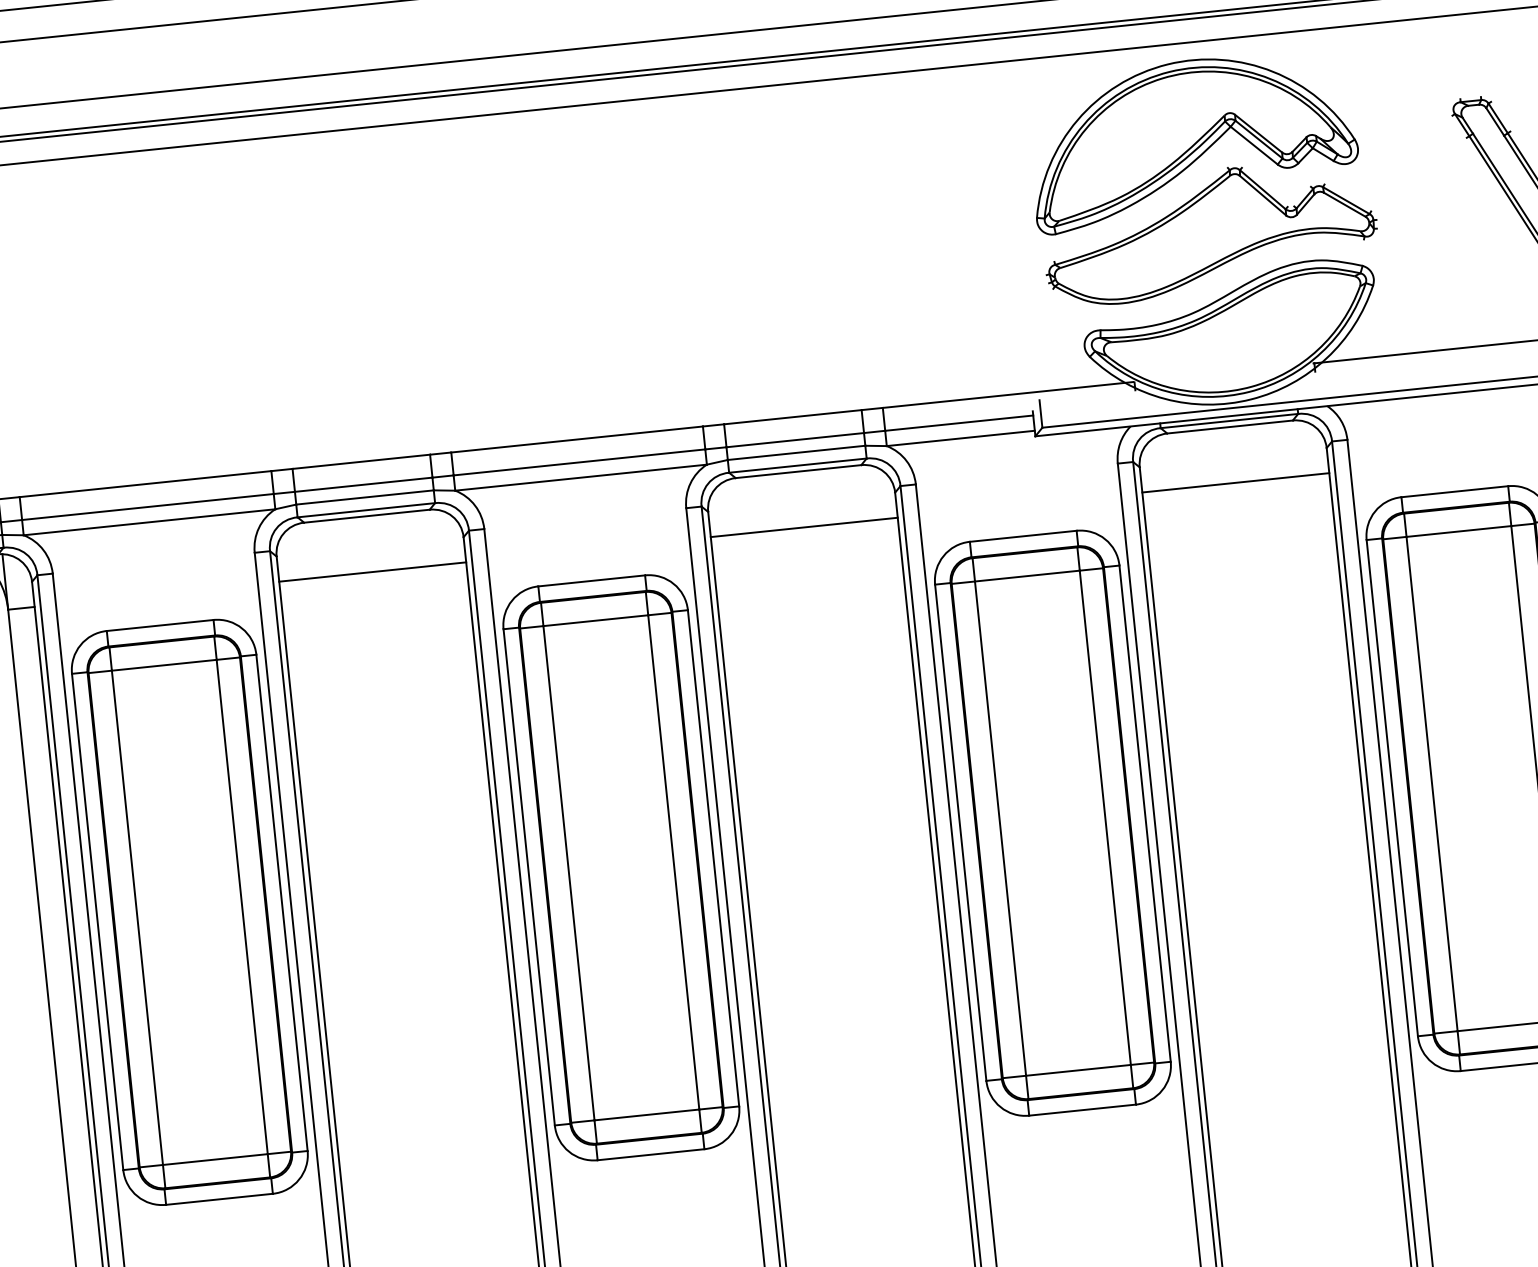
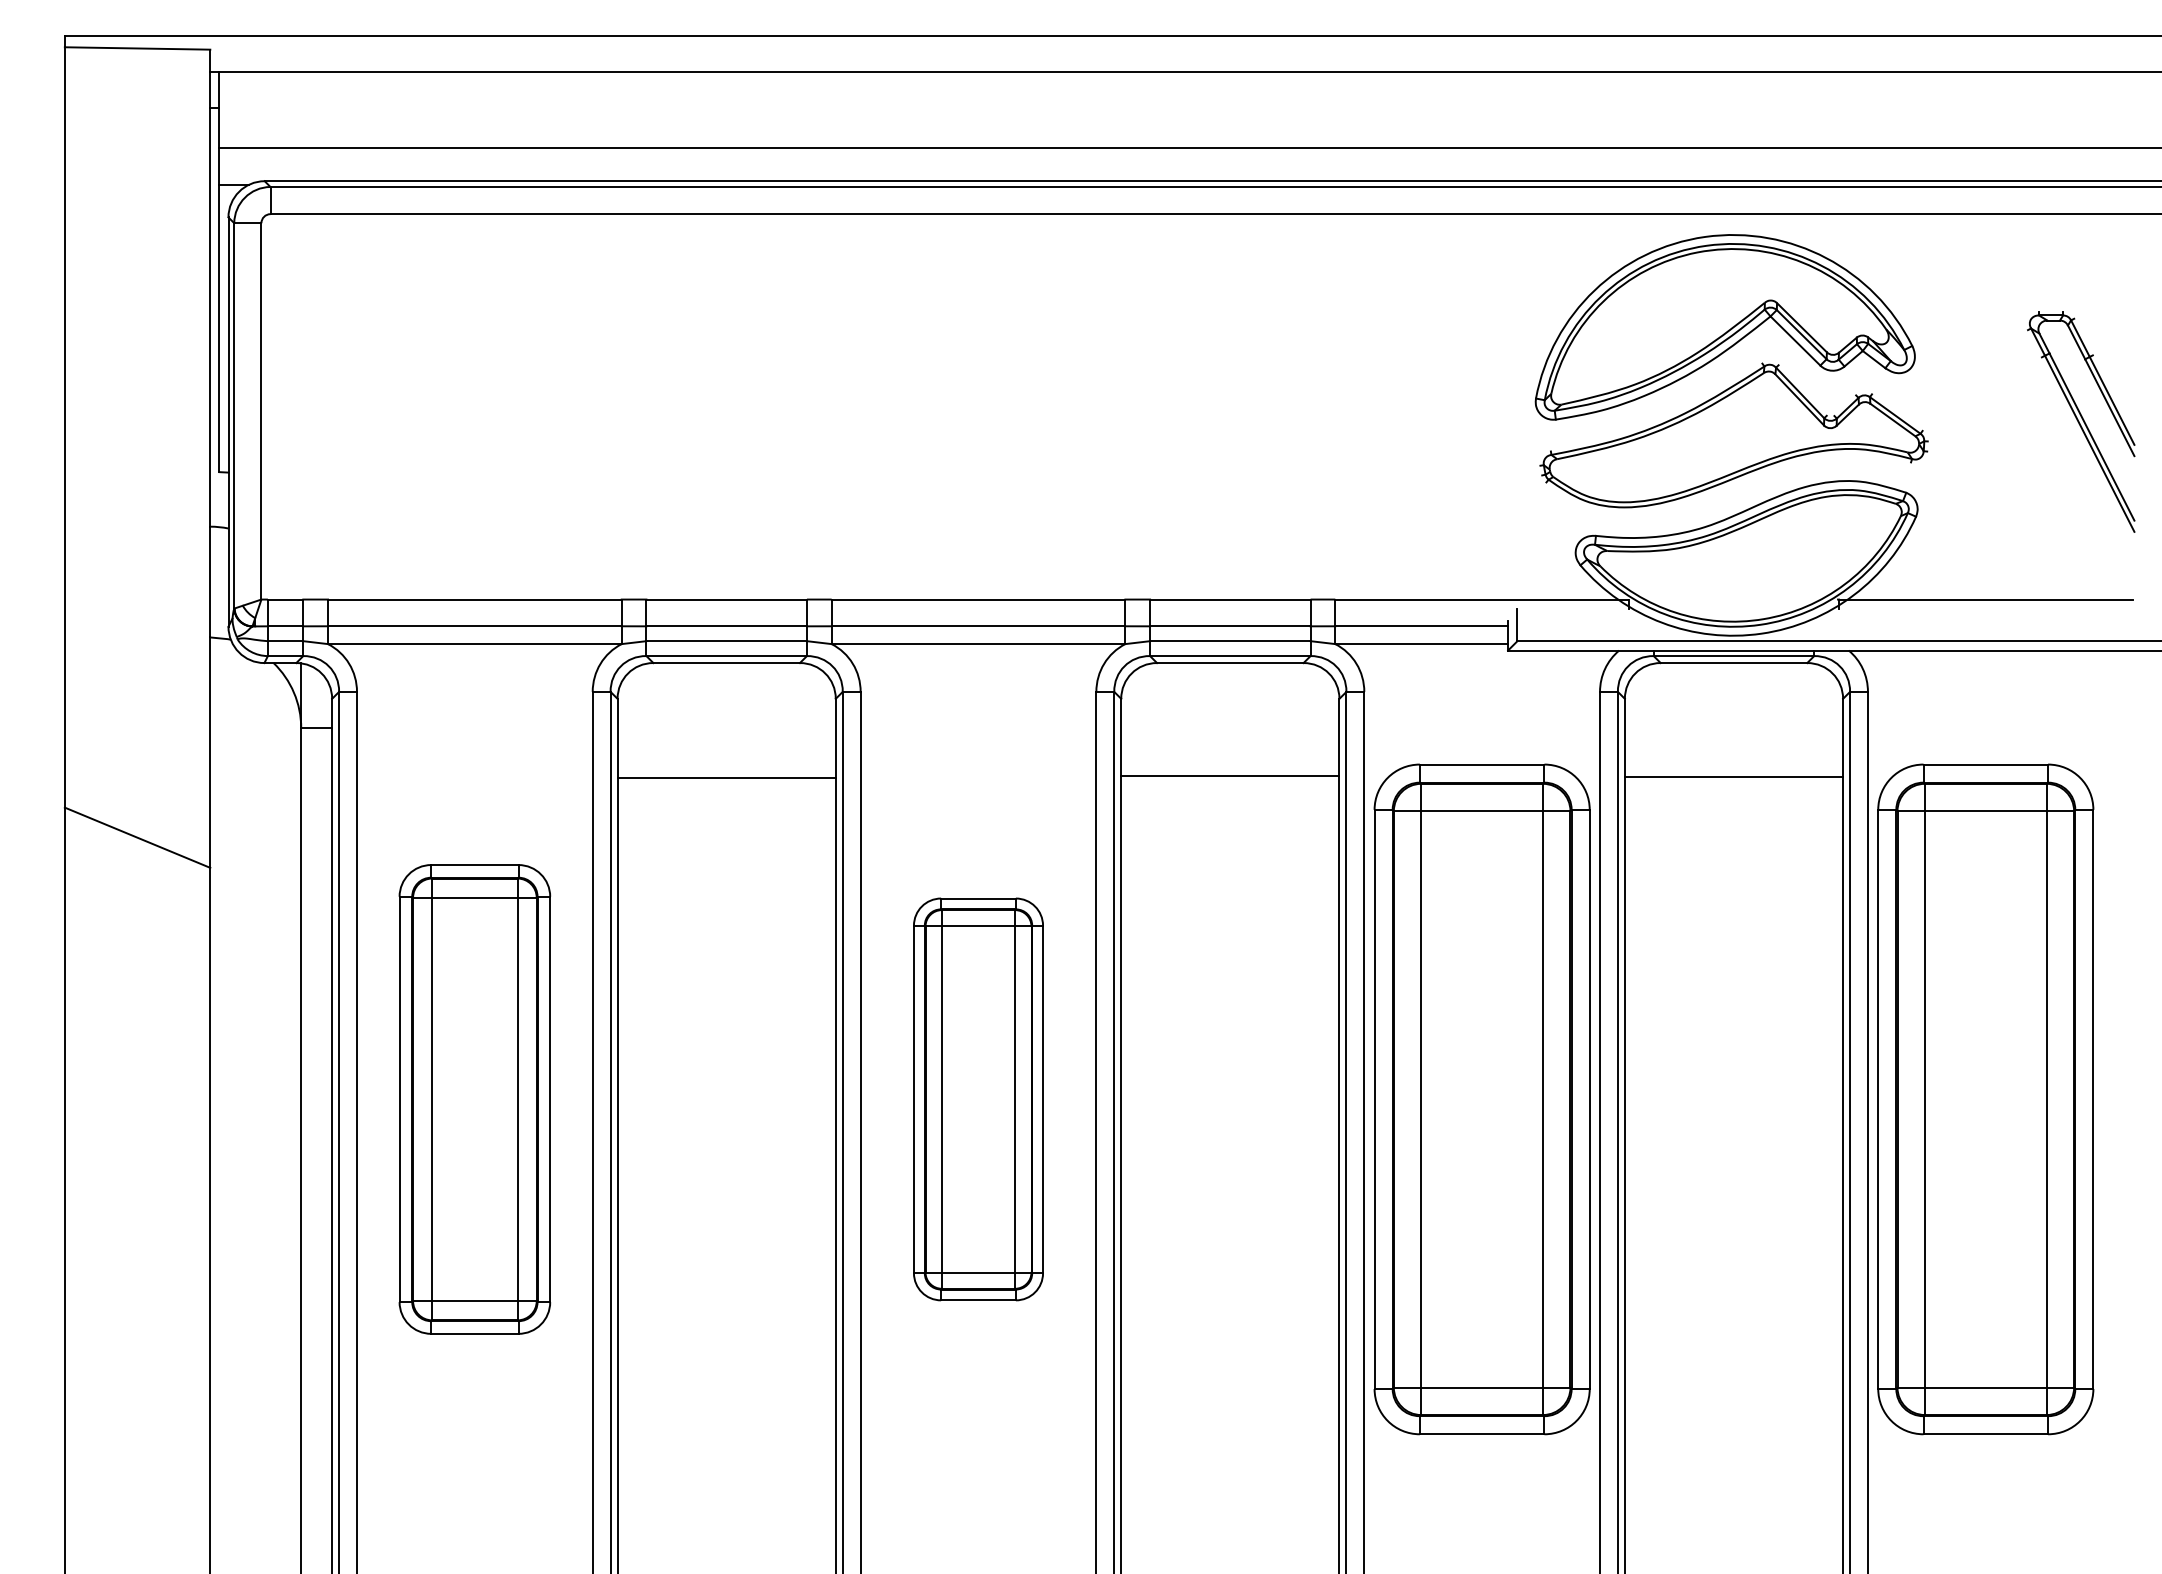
line: (1235, 483) -> (1733, 777), moved
line: (804, 527) -> (1230, 776), moved
line: (372, 572) -> (726, 778), moved
part: (621, 867) -> (978, 1099), size x0.6
part: (189, 912) -> (474, 1099), size x0.7

